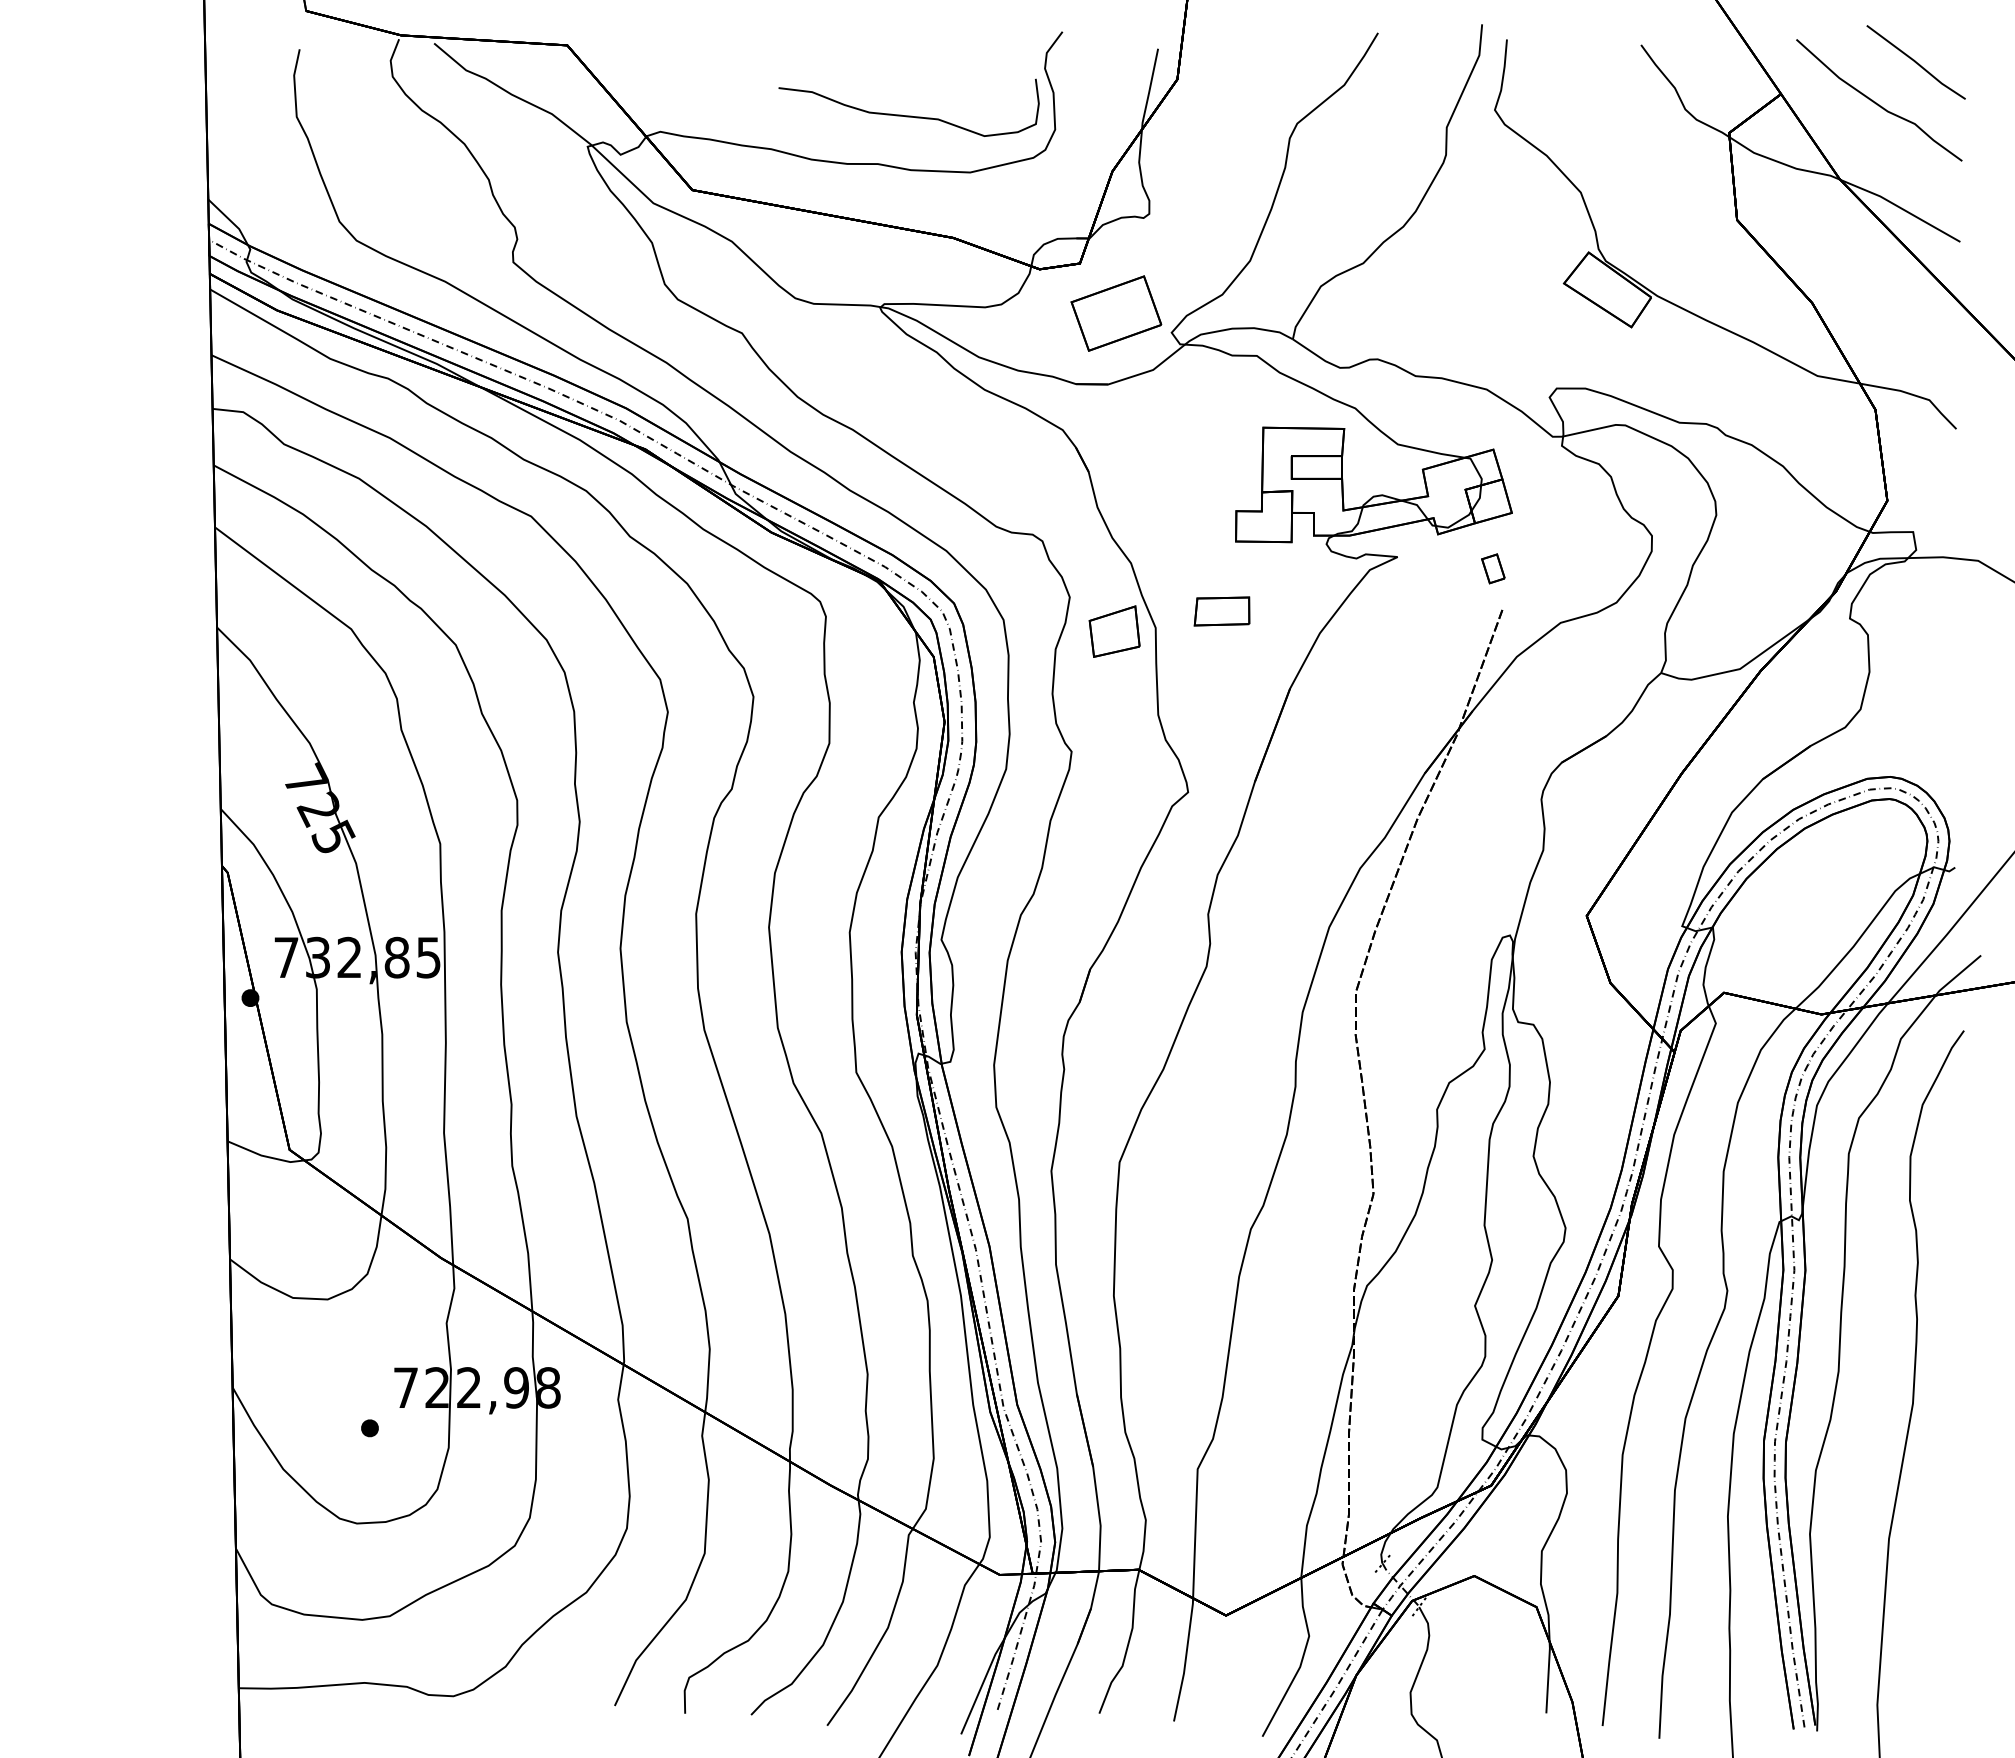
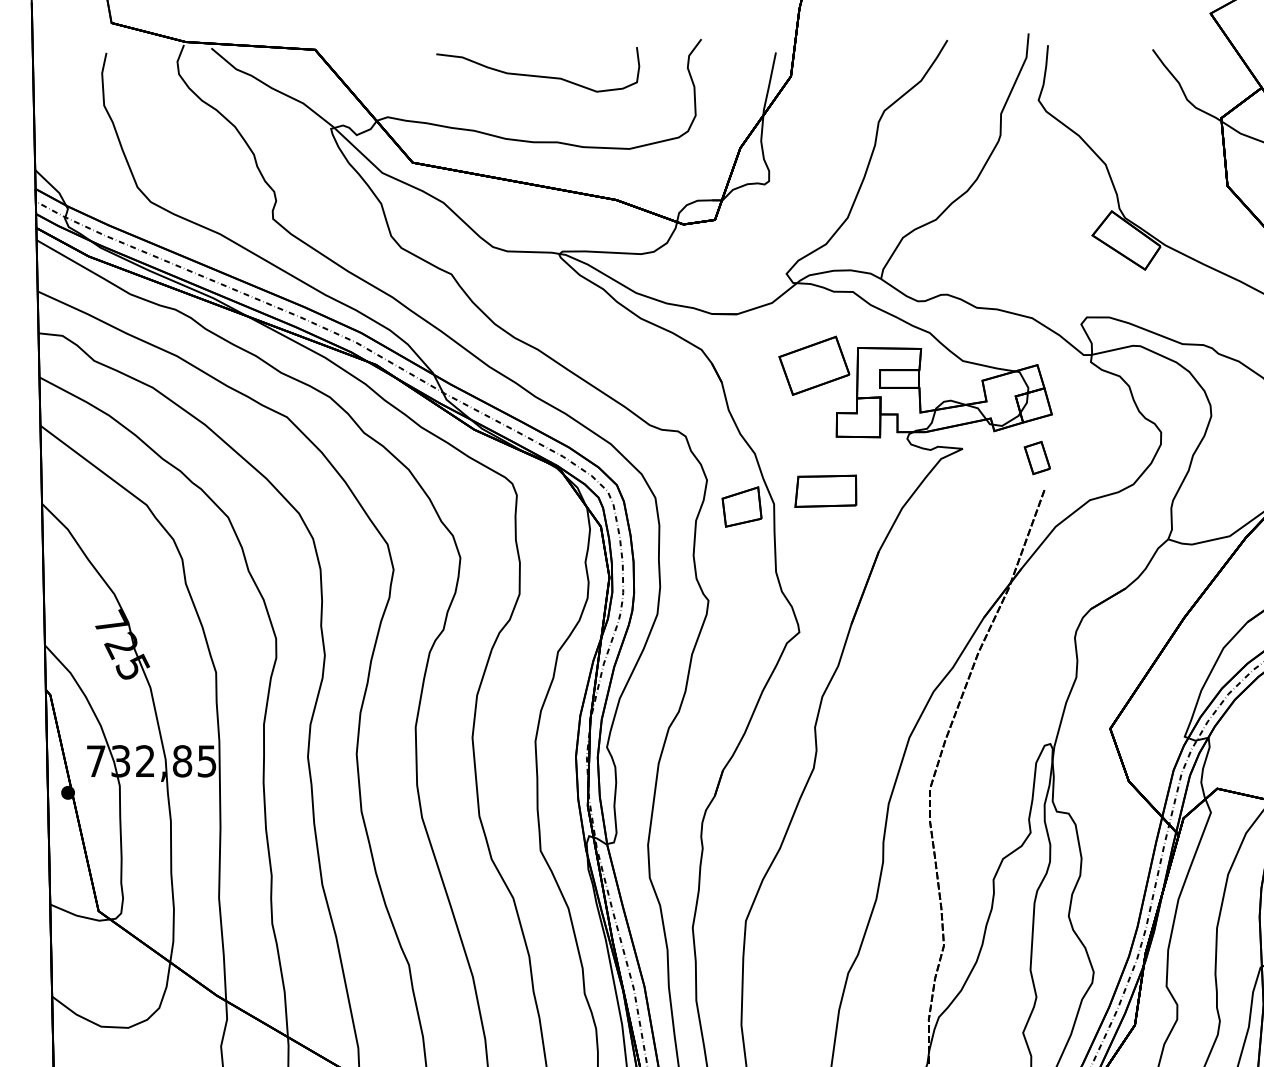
curve: (908, 115) -> (537, 75), moved
part: (1116, 313) -> (814, 365), moved
part: (1493, 568) -> (1037, 457), size x1.43
part: (1221, 611) -> (825, 491), size x1.43

